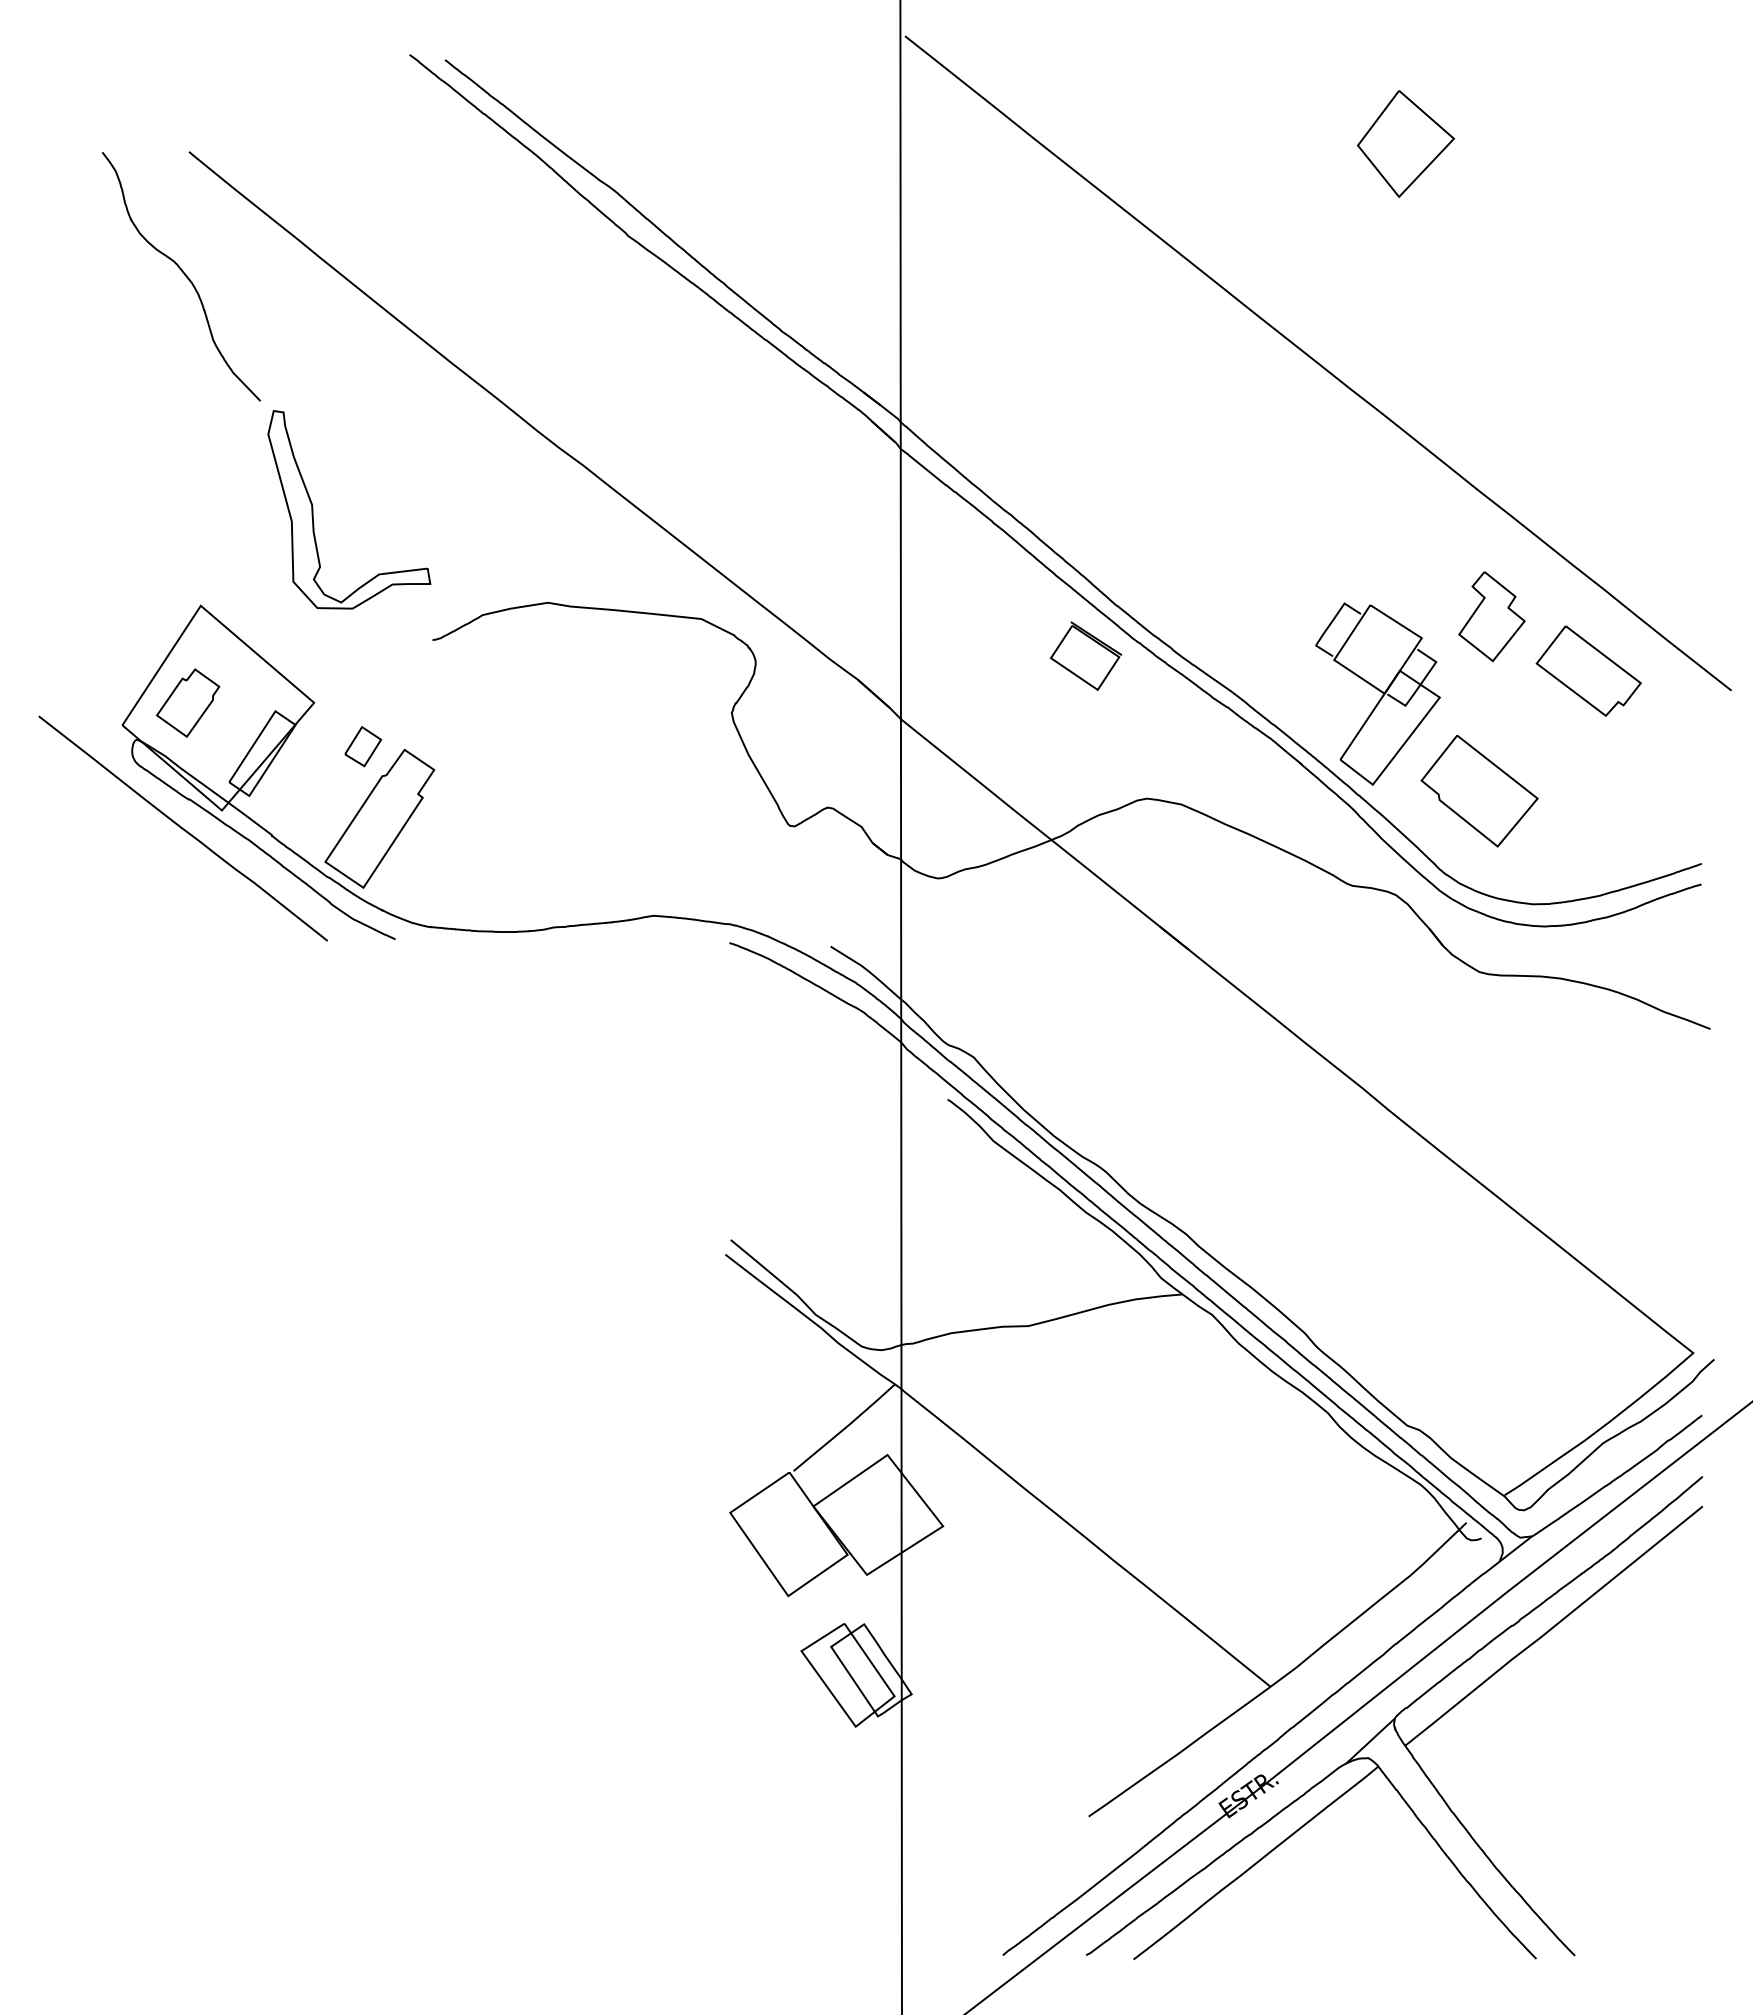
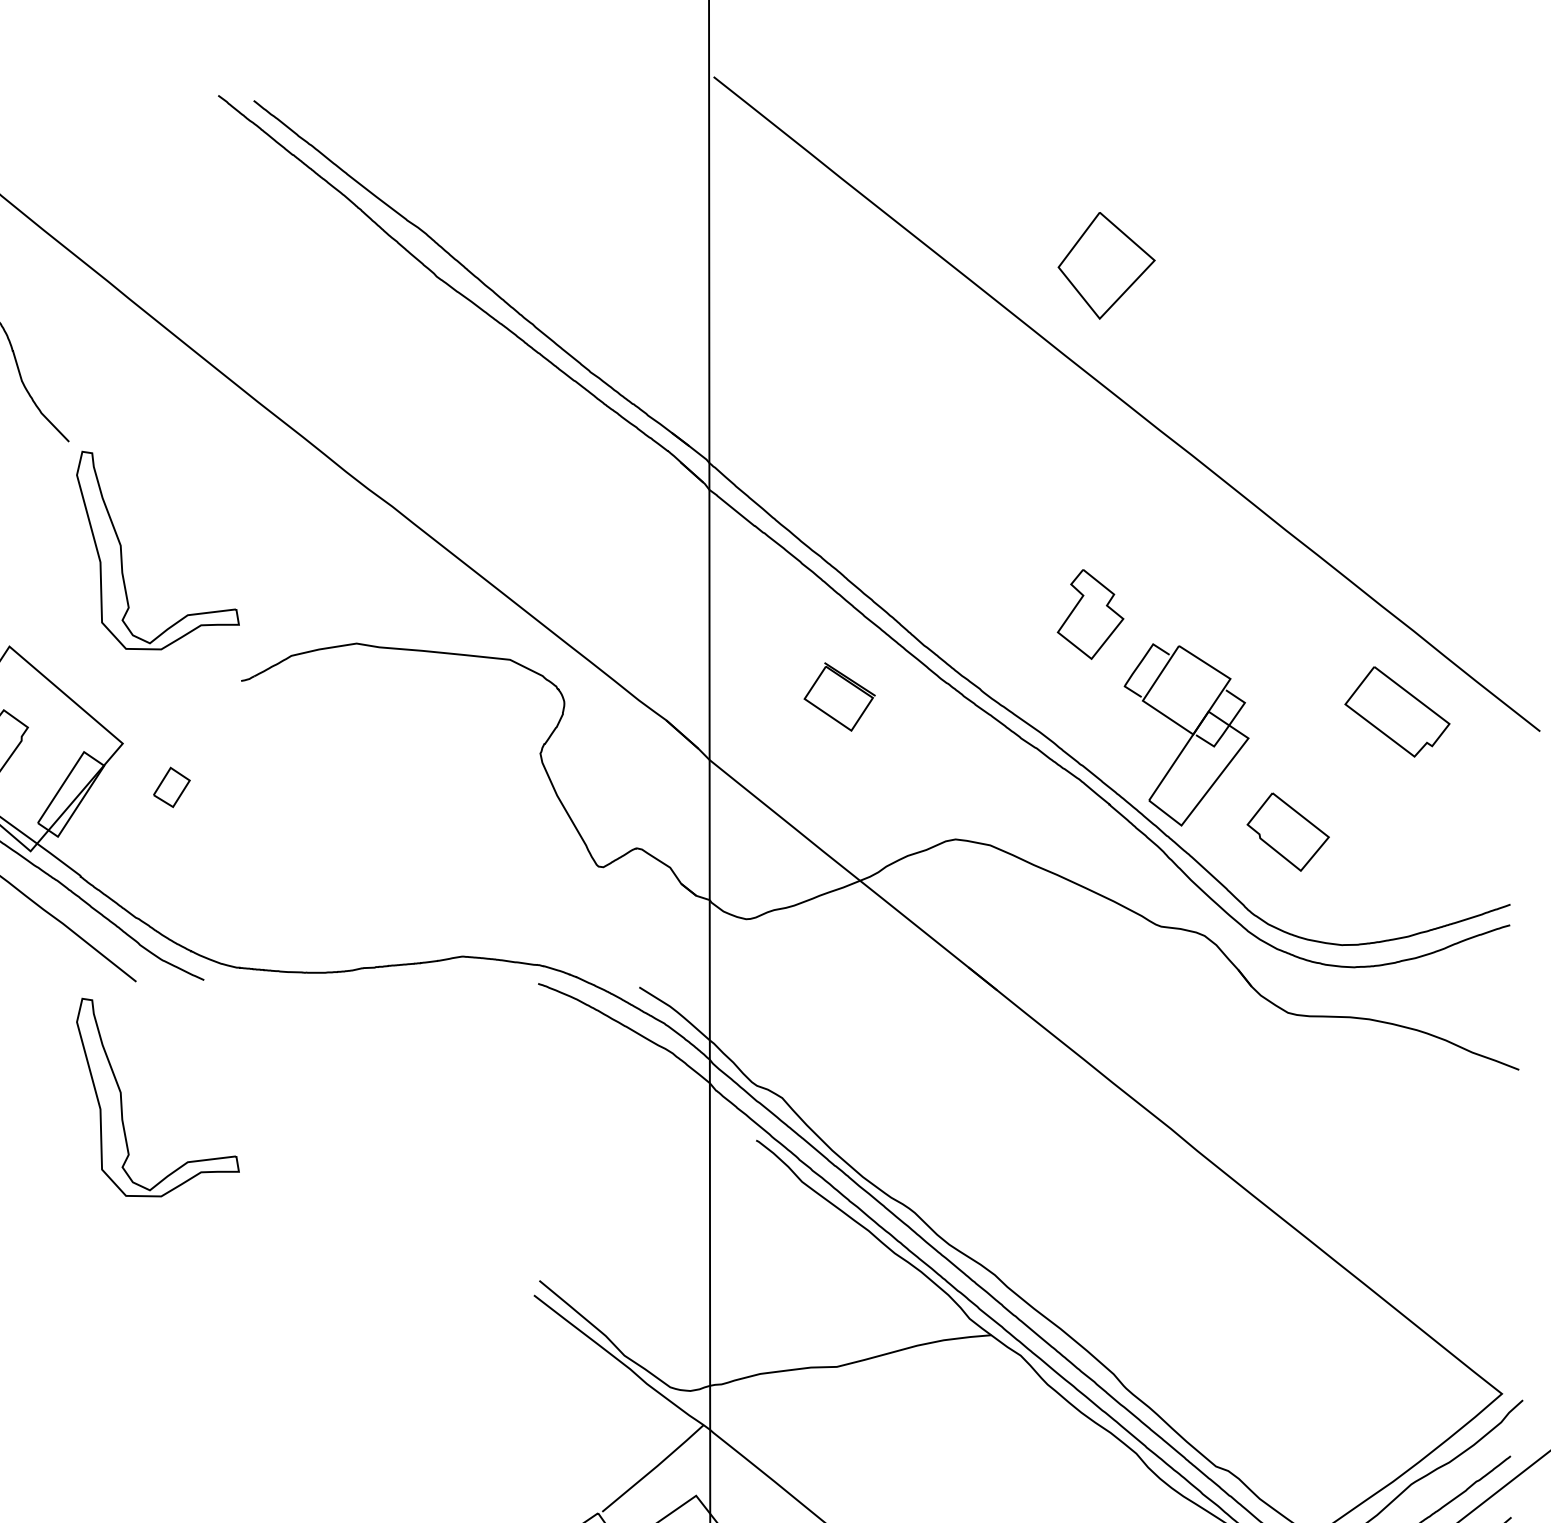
part: (1406, 143) -> (1107, 265), moved
part: (1491, 616) -> (1090, 614), moved
part: (1086, 655) -> (840, 696), moved
part: (1479, 791) -> (1288, 832), size x0.7
part: (379, 818) -> (188, 859), removed
part: (313, 1056) -> (122, 1097), added

